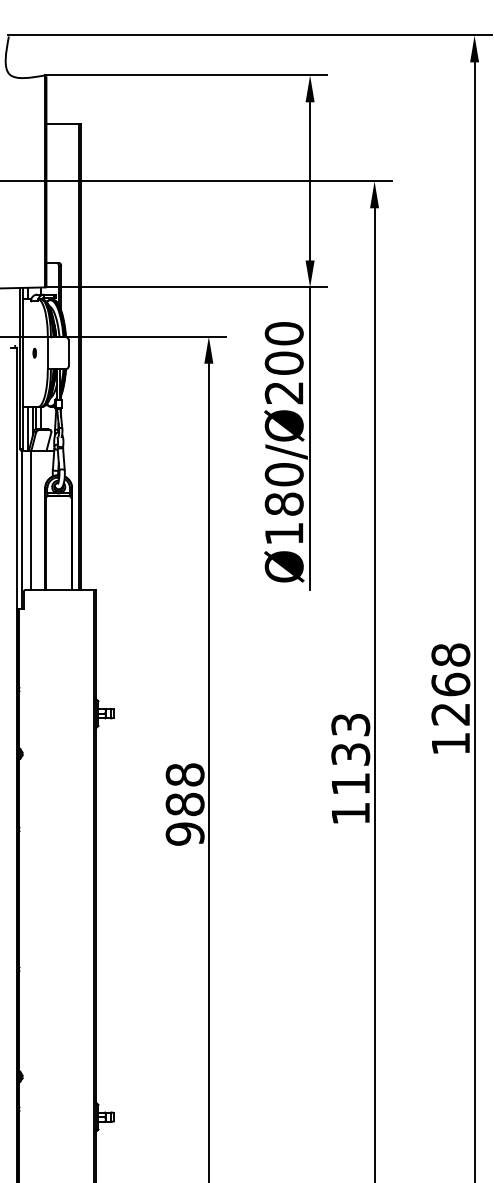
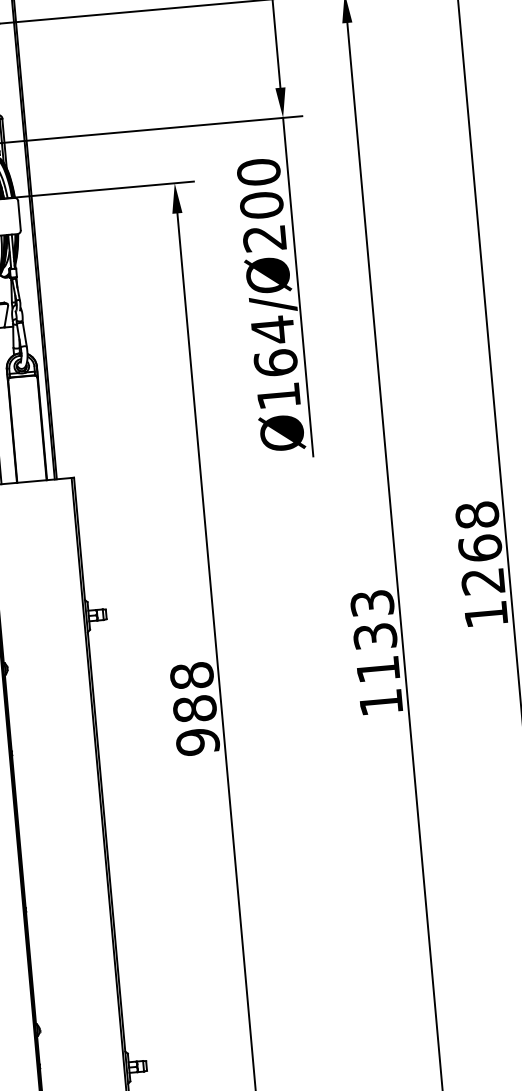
text: (283, 488) -> (273, 345), Ø180/Ø200 -> Ø164/Ø200

